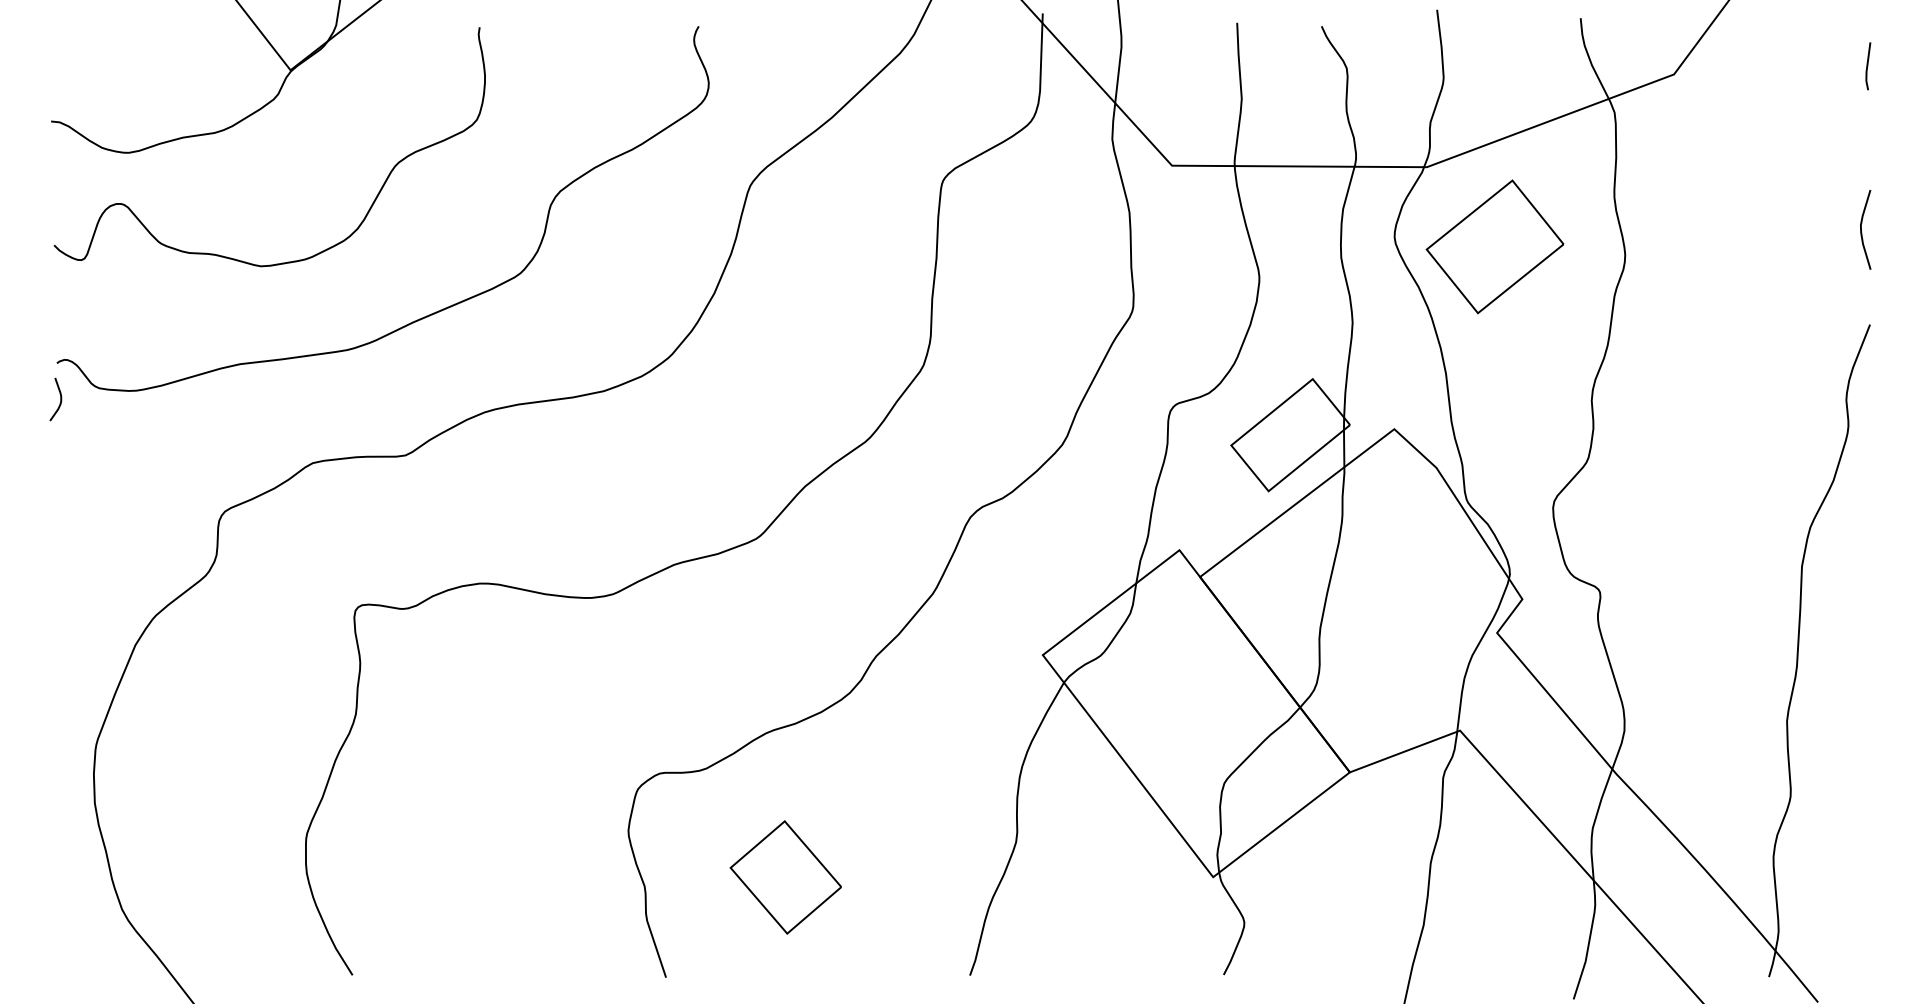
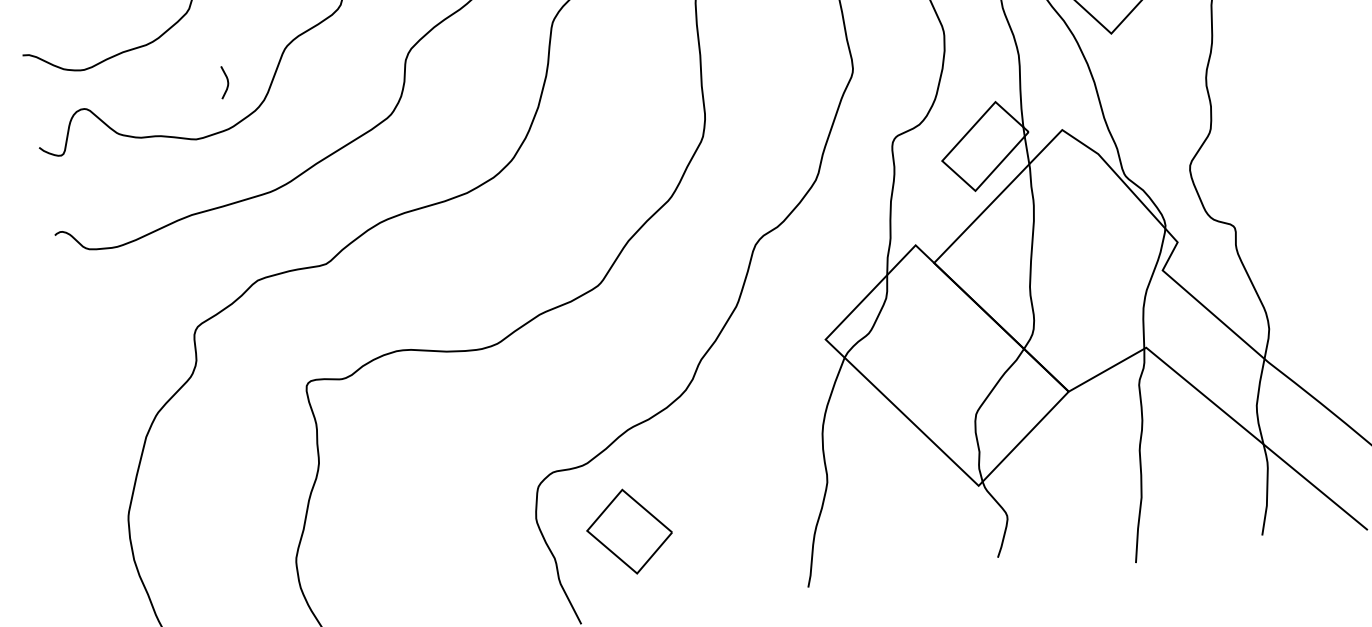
curve: (60, 399) -> (227, 81), moved
part: (785, 877) -> (629, 531), moved

